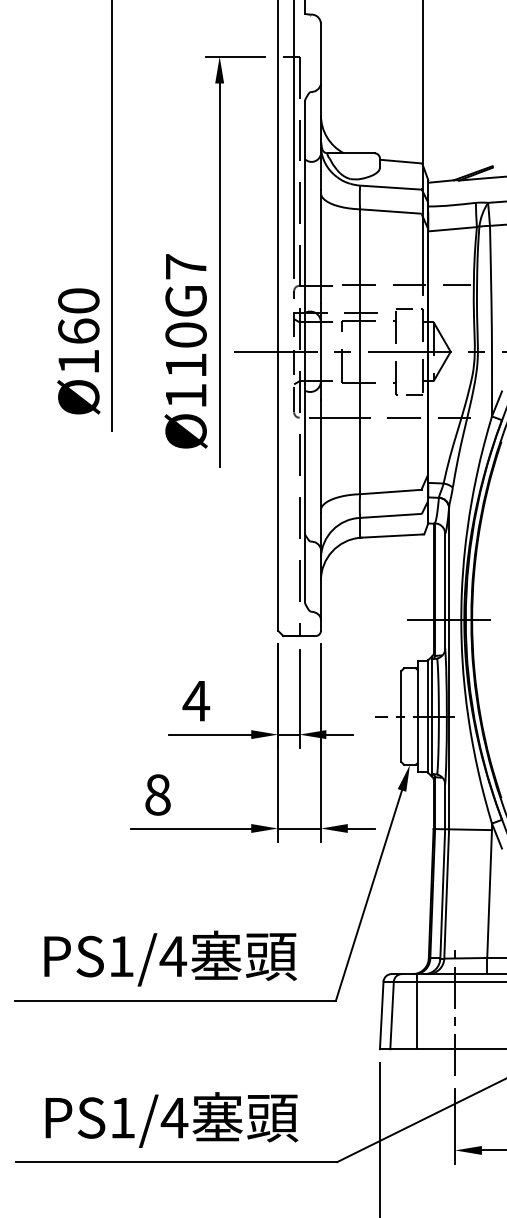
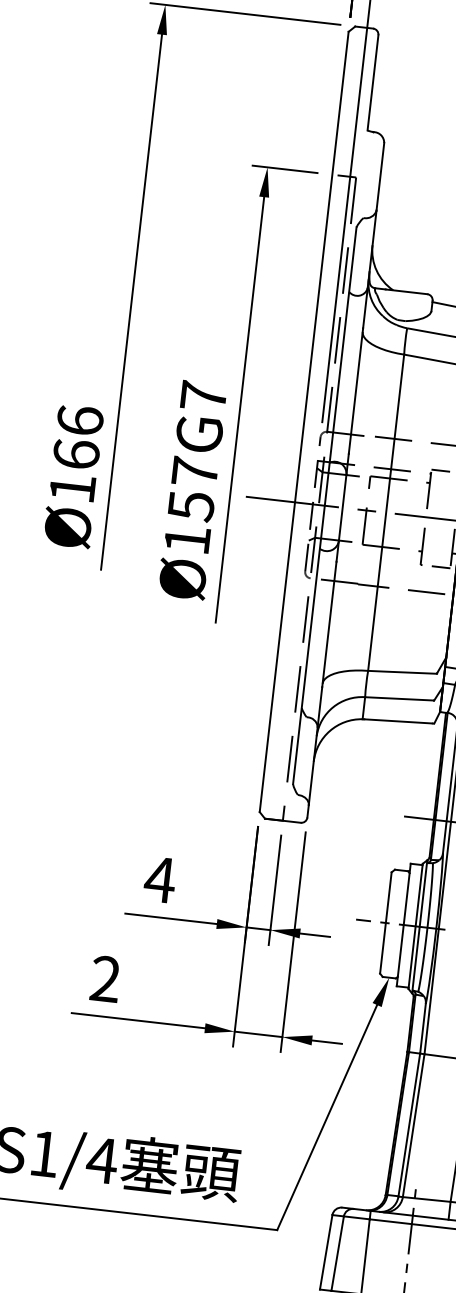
text: (78, 300) -> (79, 420), Ø160 -> Ø166
text: (185, 350) -> (192, 489), Ø110G7 -> Ø157G7
text: (157, 794) -> (105, 978), 8 -> 2

